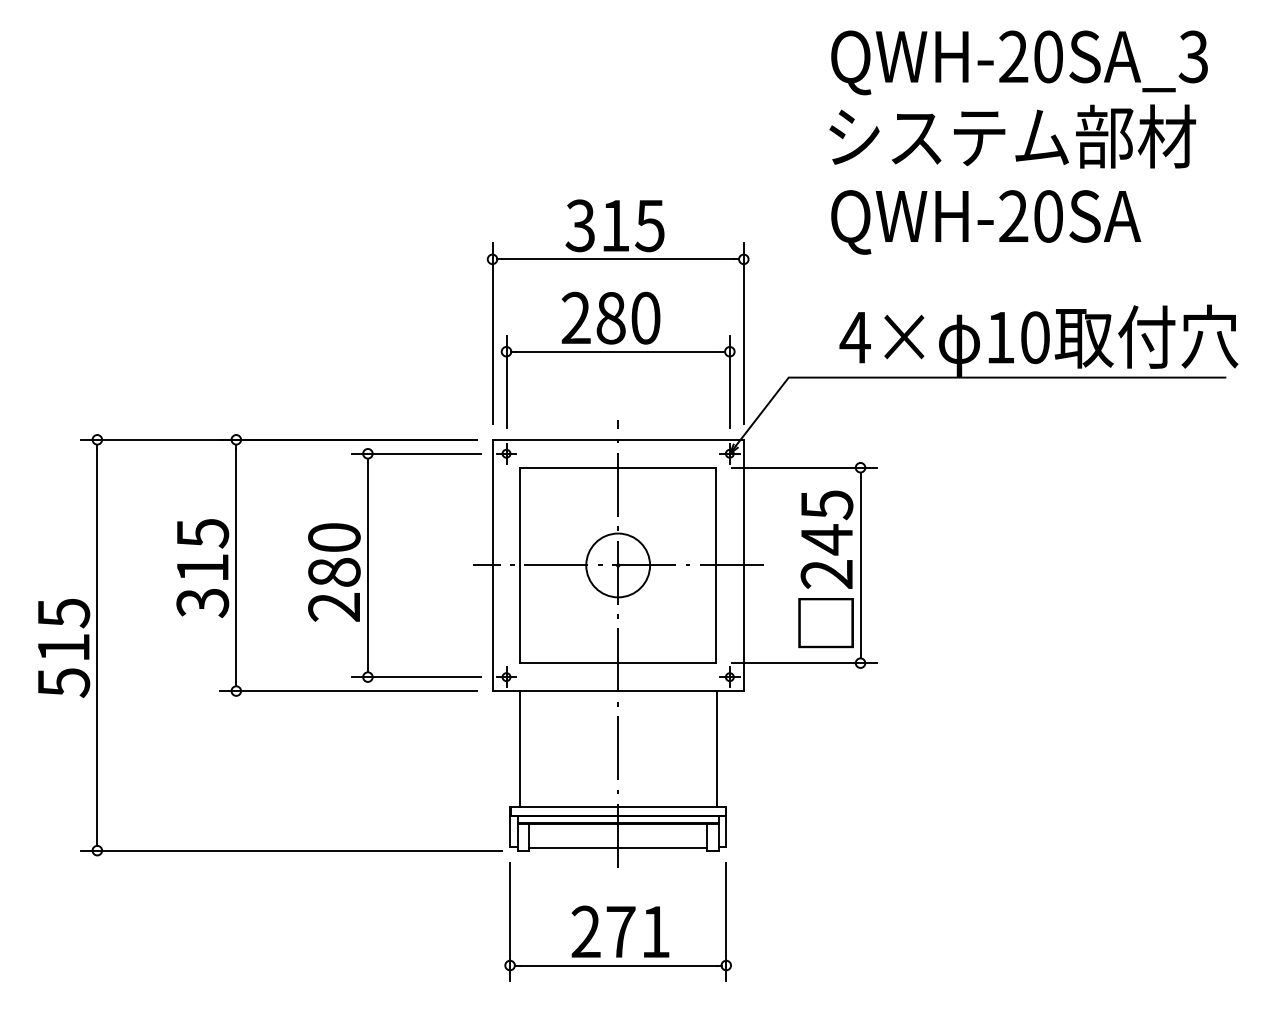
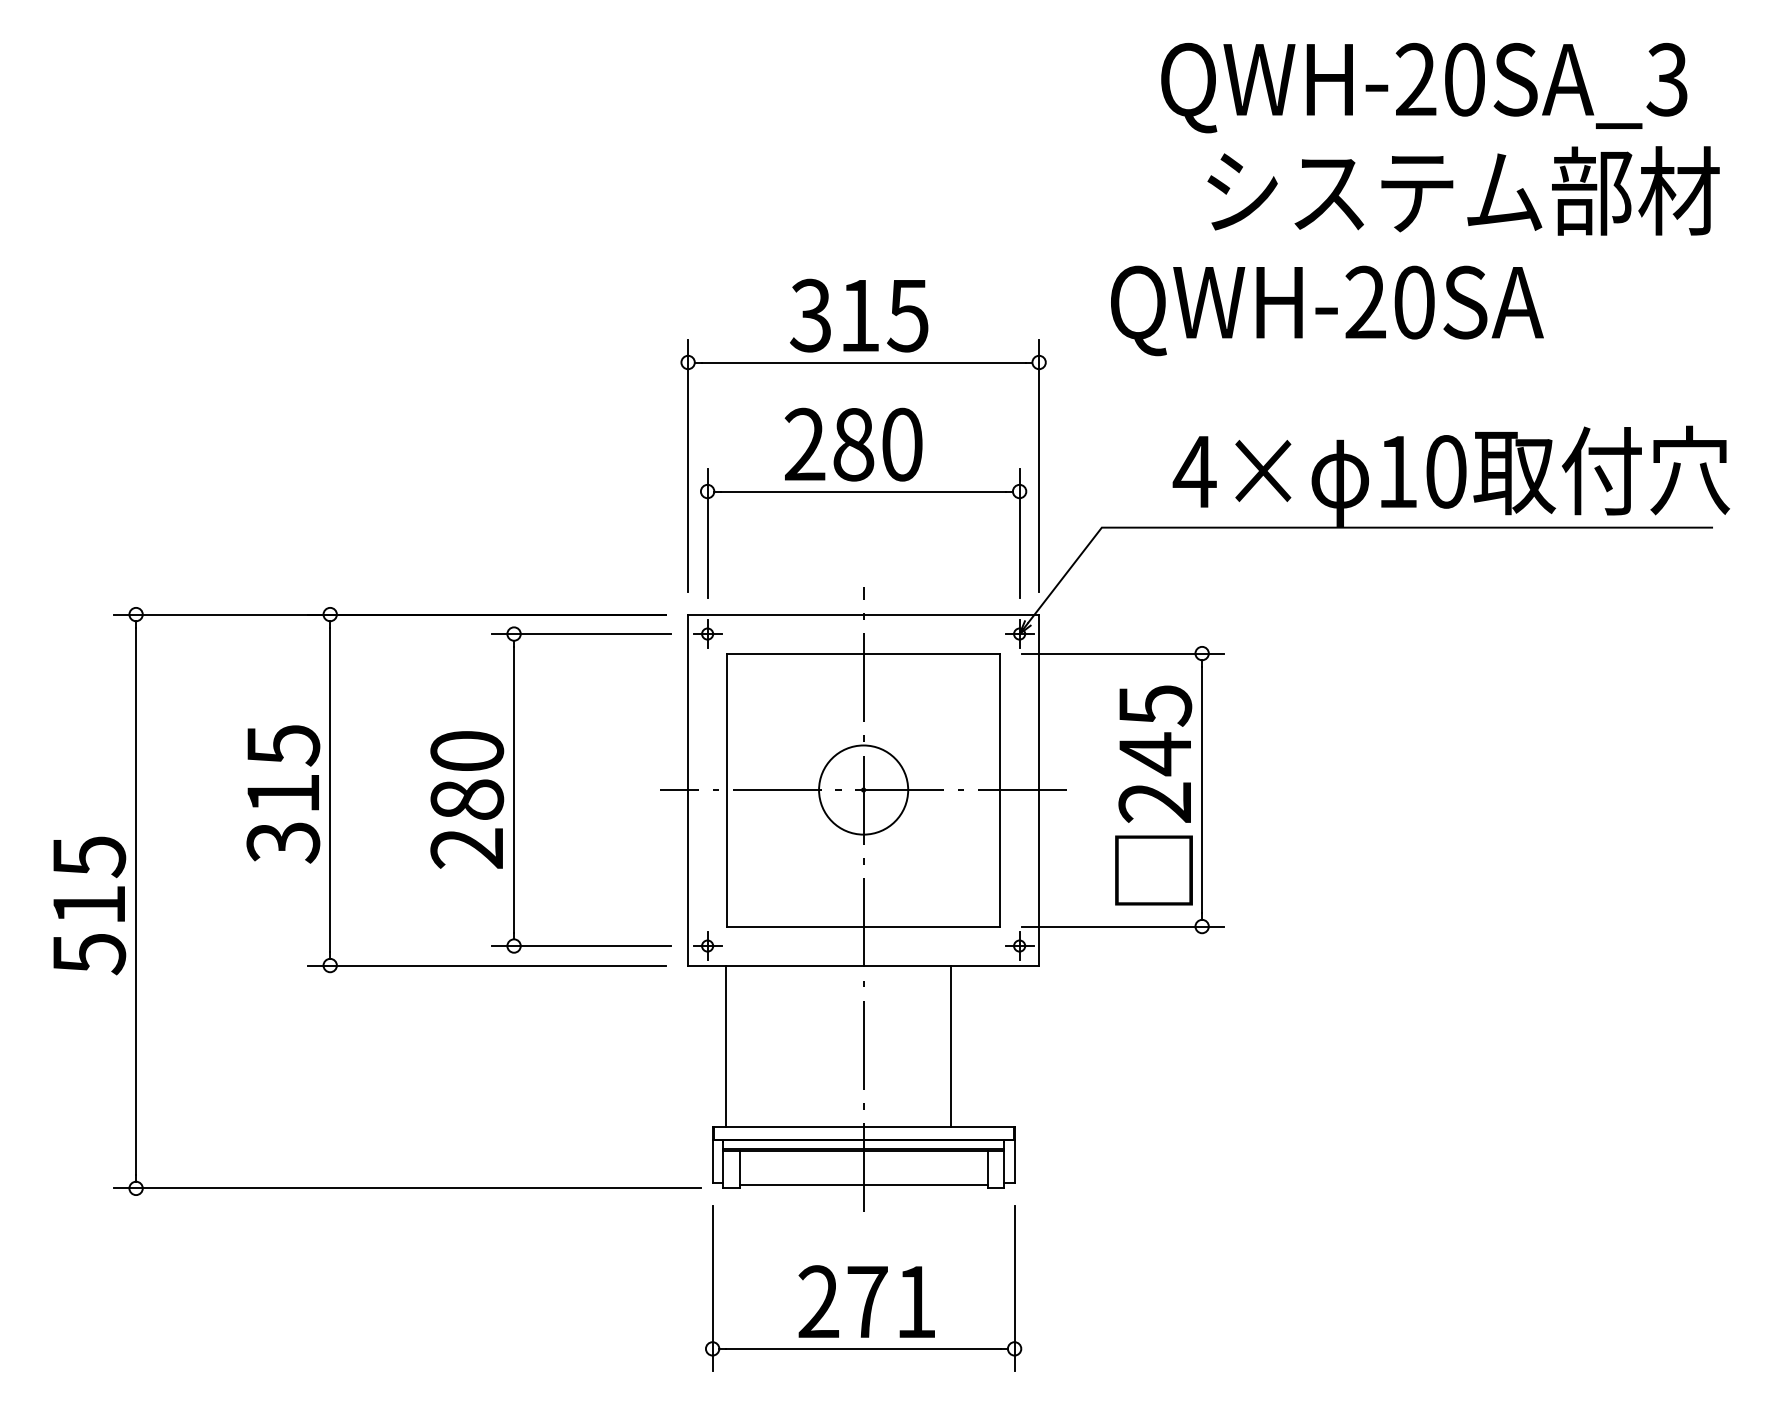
text: (1012, 136) -> (1463, 190), moved
text: (986, 222) -> (1327, 311), moved
line: (716, 748) -> (950, 1045), moved

